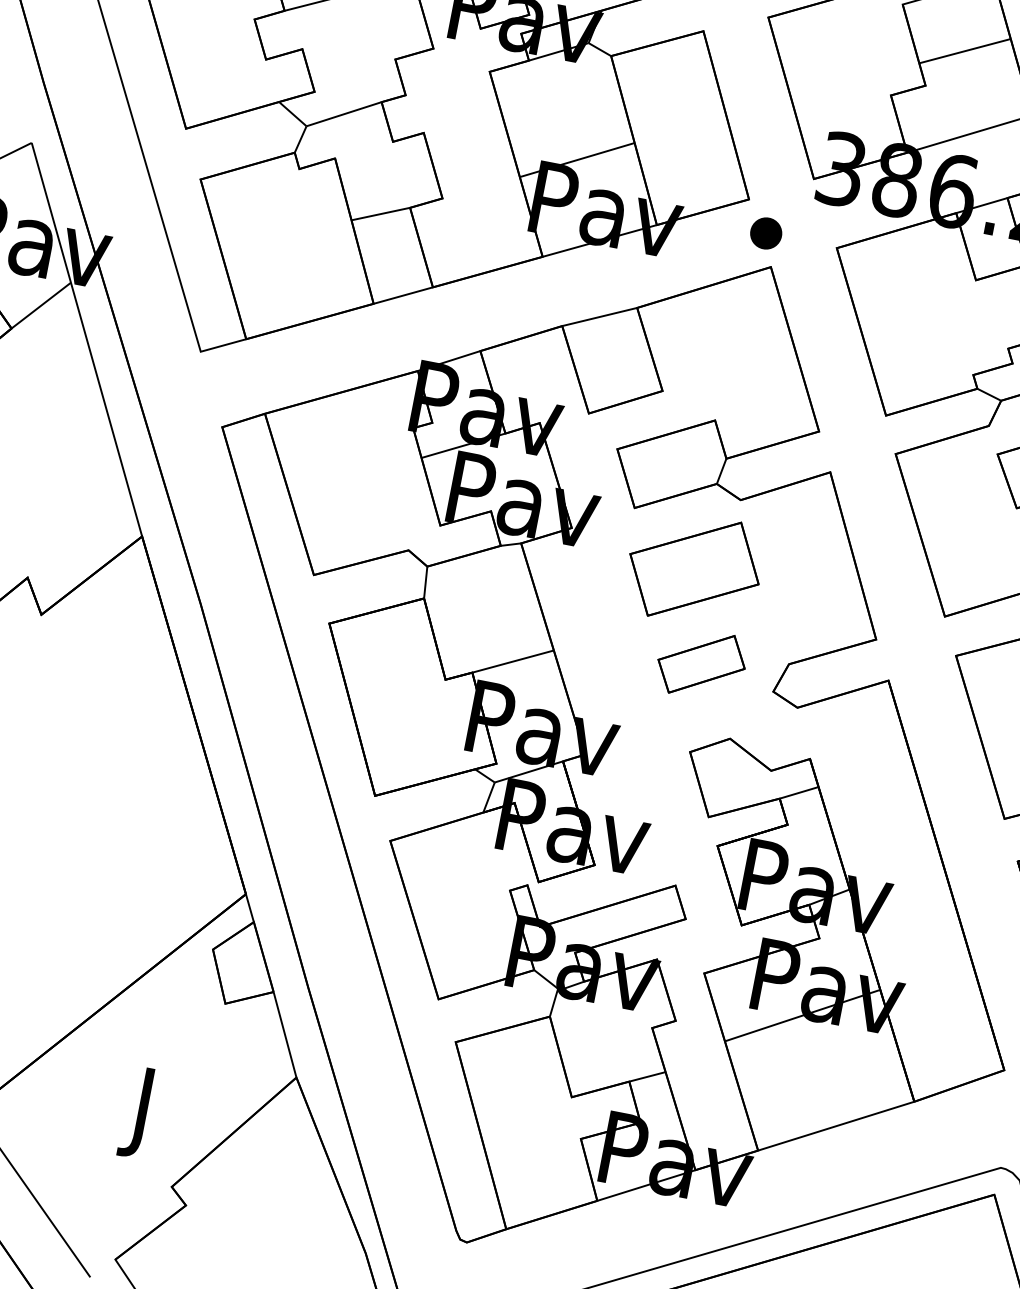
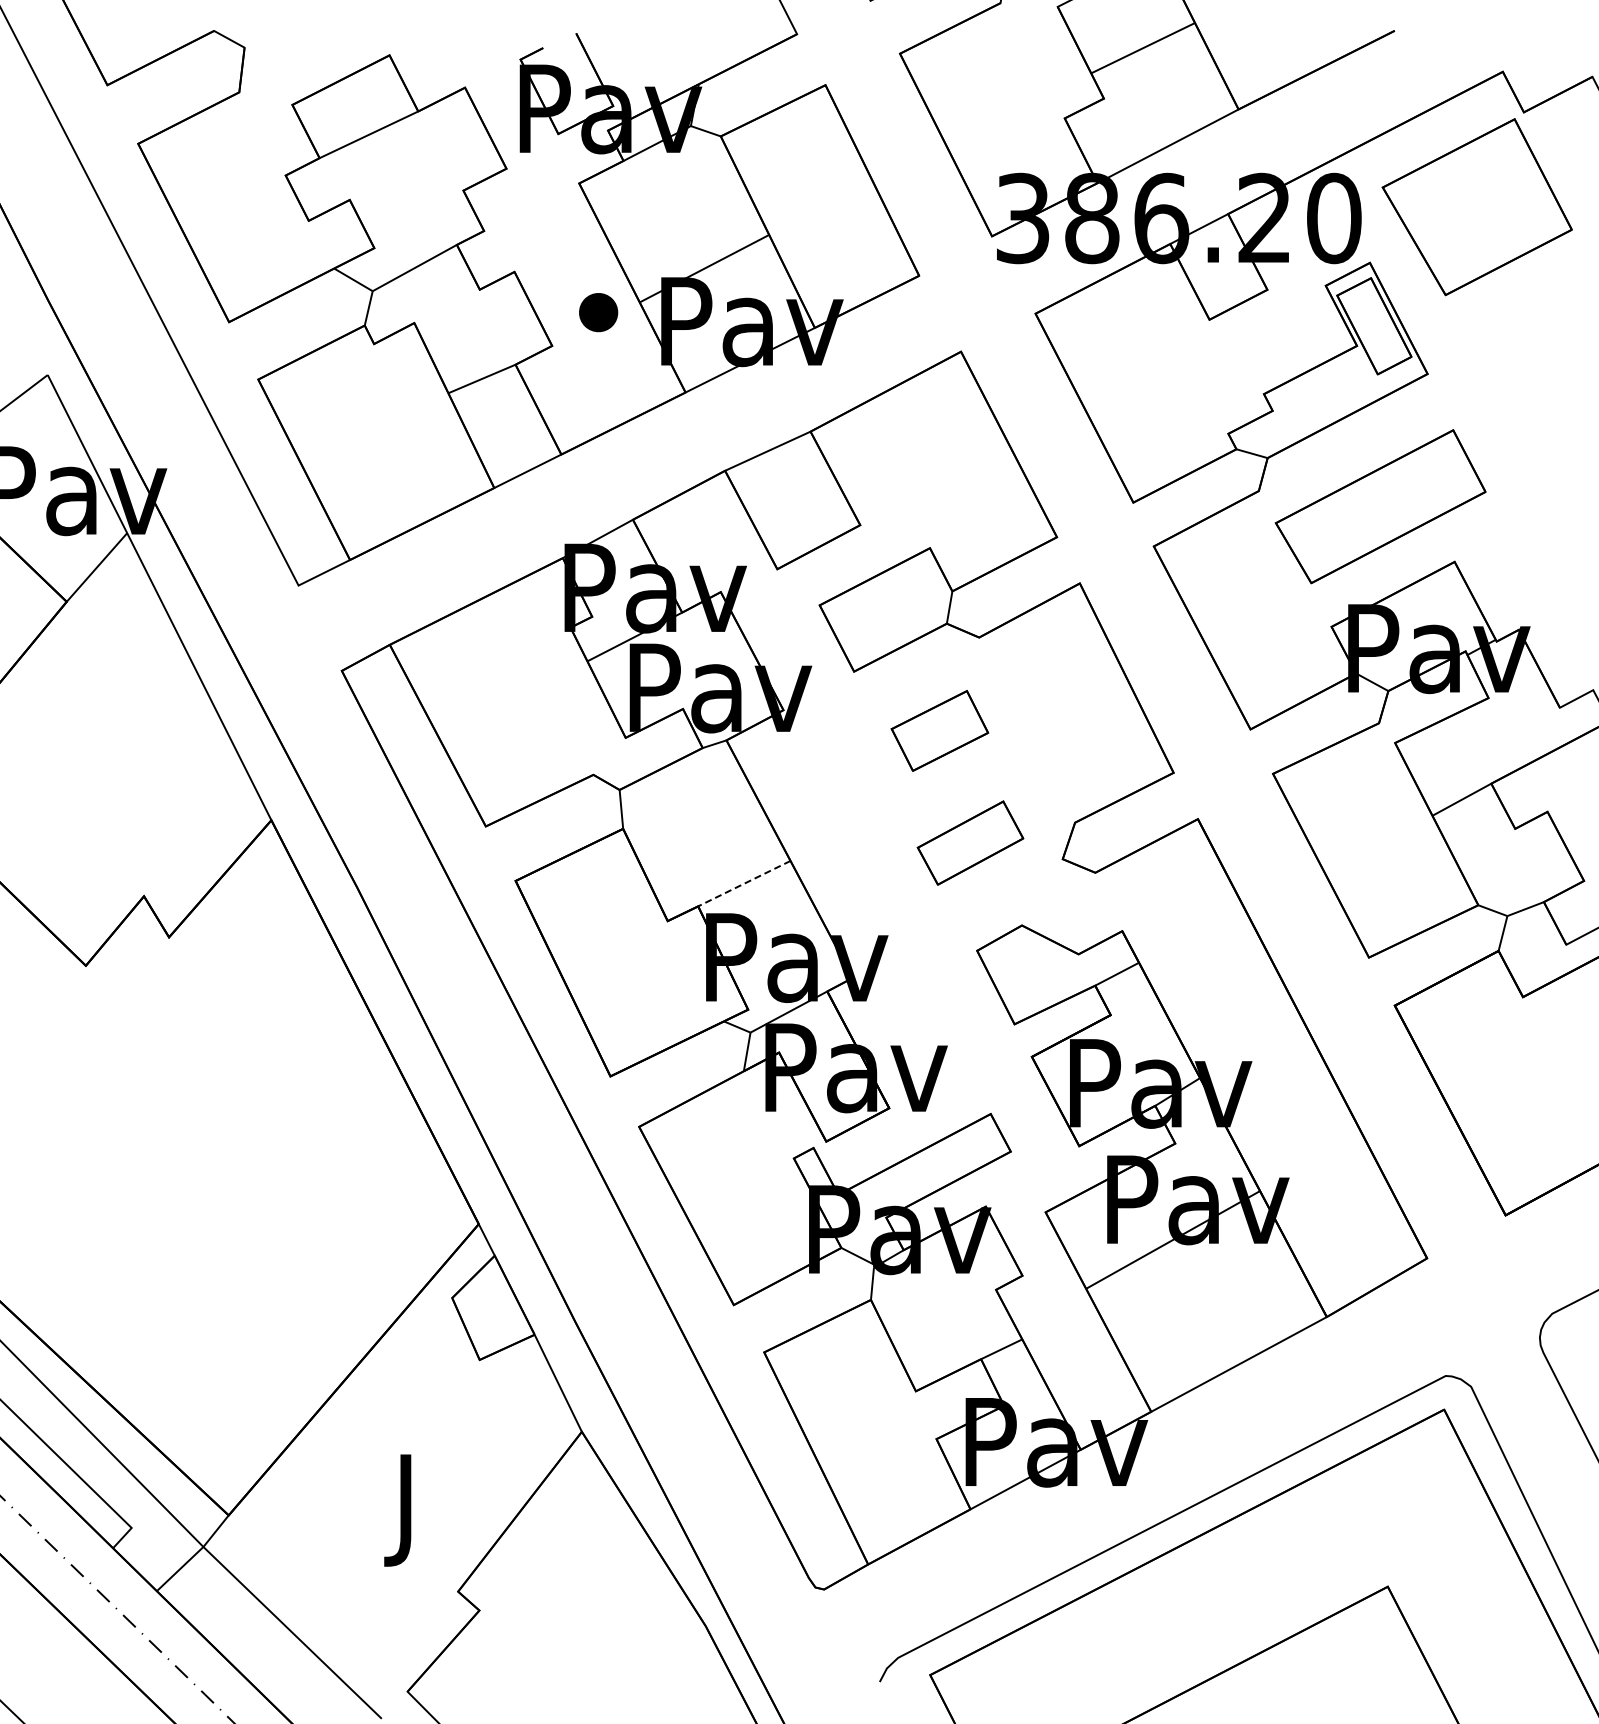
part: (766, 233) -> (598, 312), moved
part: (694, 568) -> (939, 730), size x0.6
line: (512, 661) -> (743, 883), solid -> dashed

